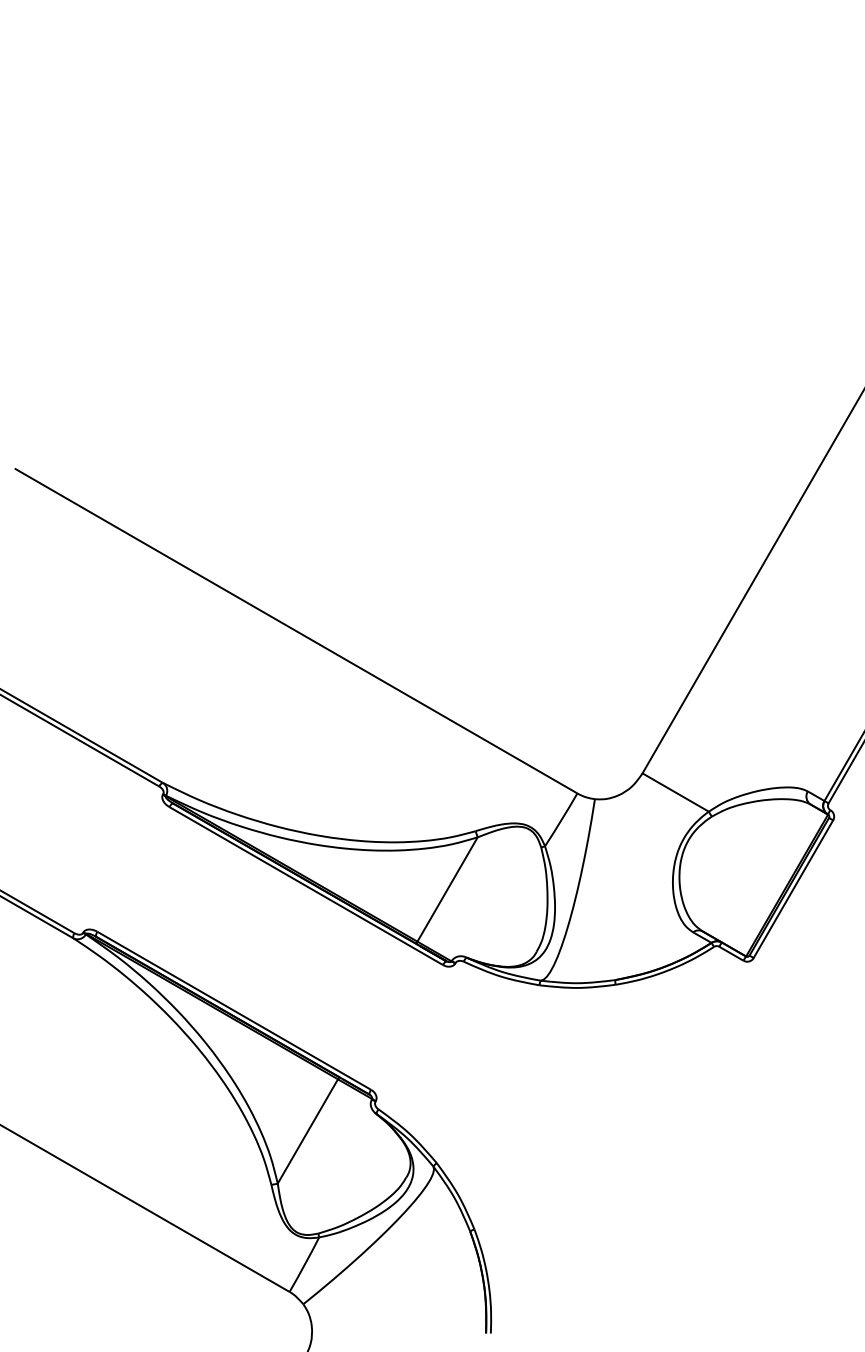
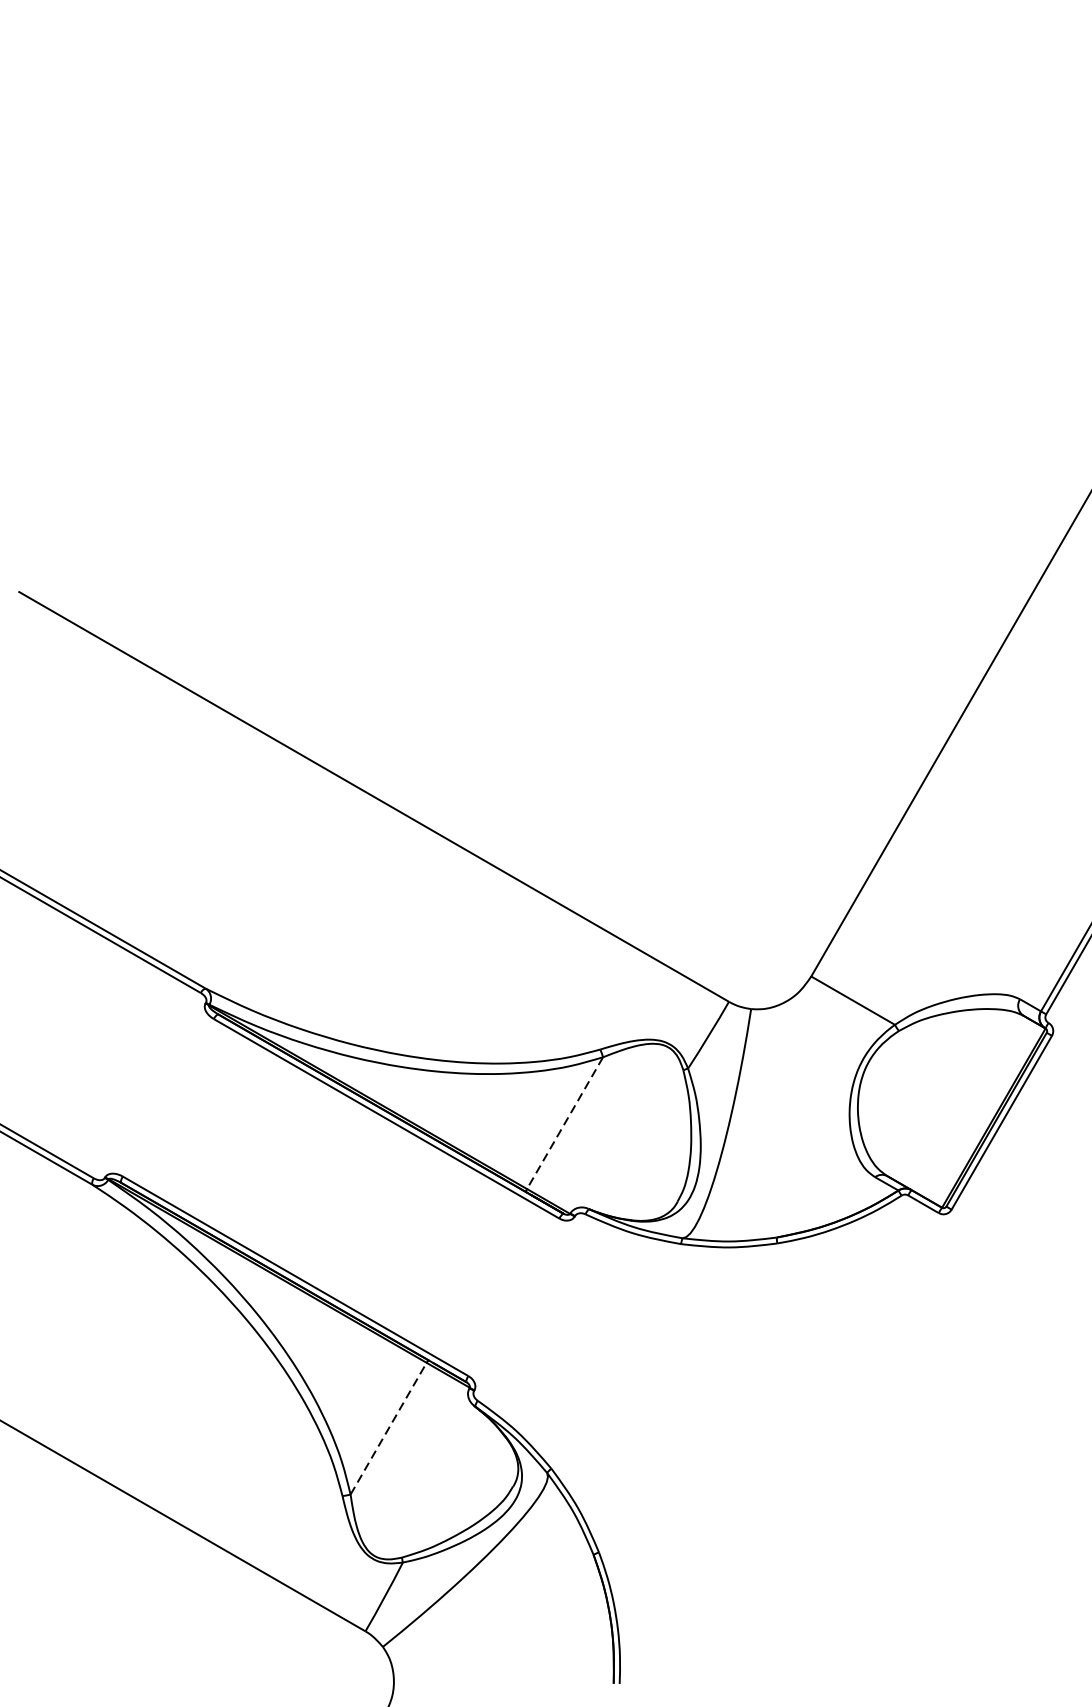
line: (447, 889) -> (564, 1123), solid -> dashed
line: (308, 1131) -> (389, 1428), solid -> dashed

